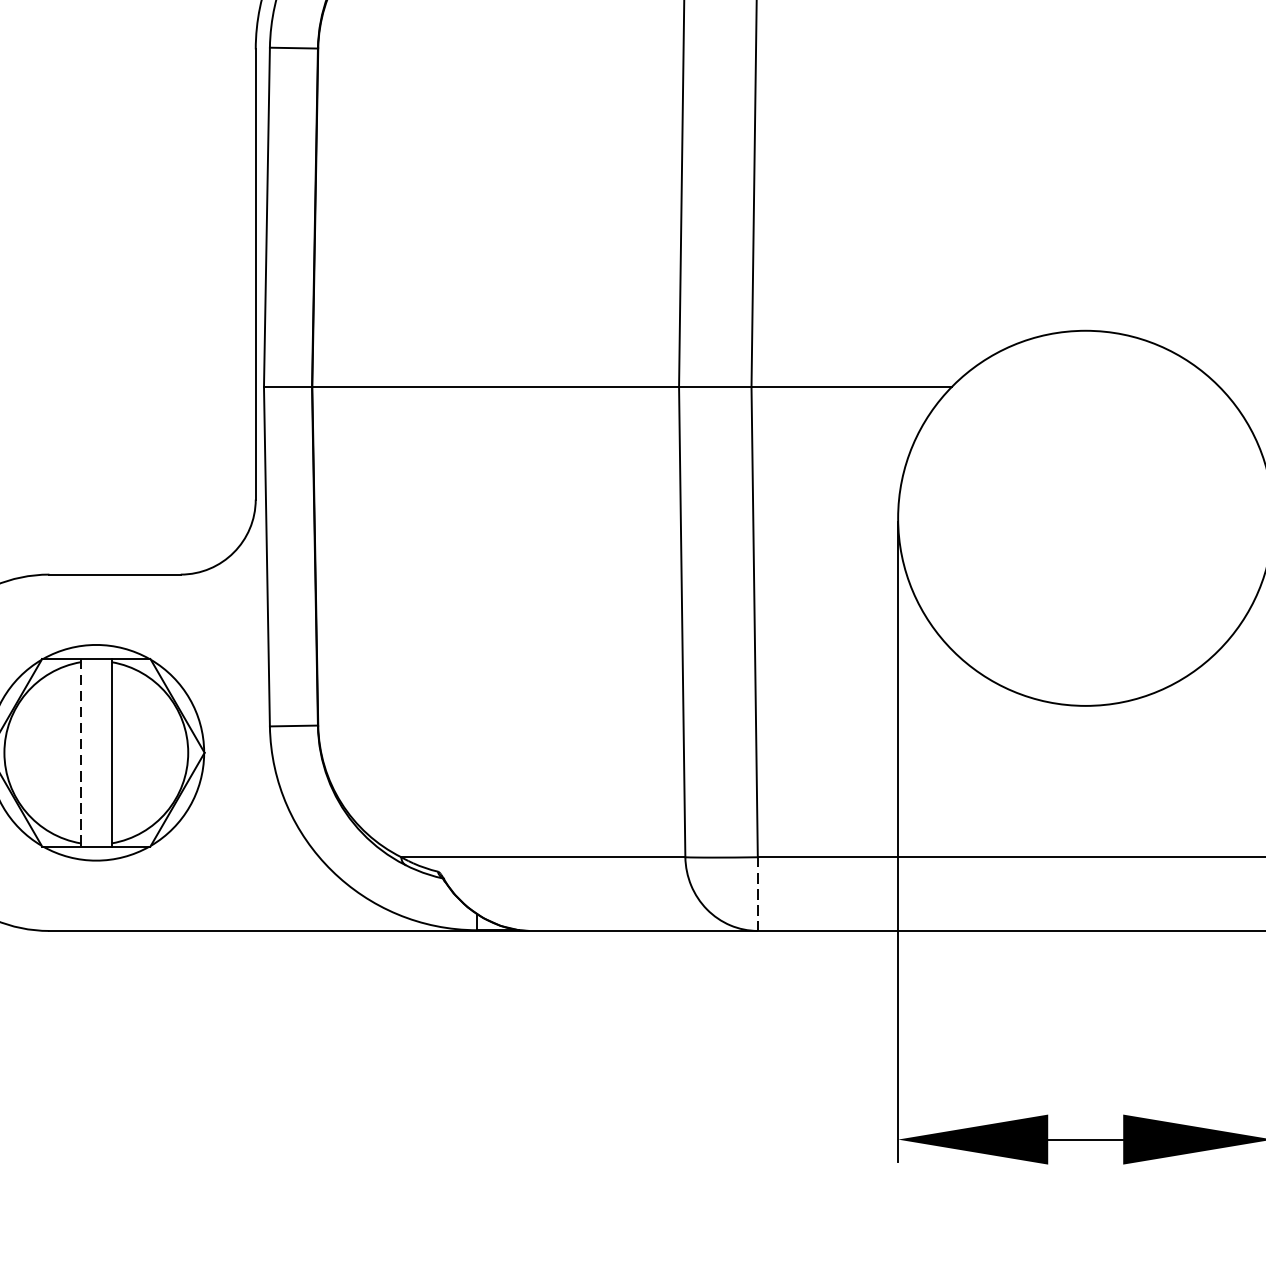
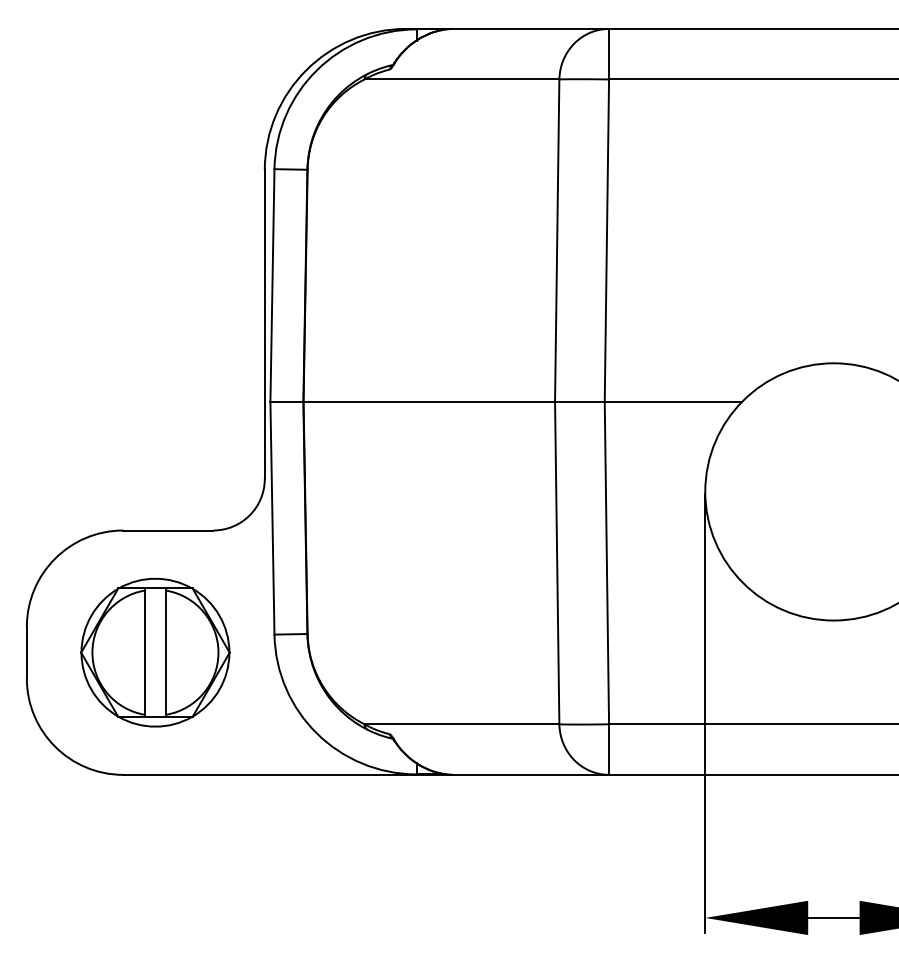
line: (80, 753) -> (144, 653), dashed -> solid
line: (758, 895) -> (609, 750), dashed -> solid

